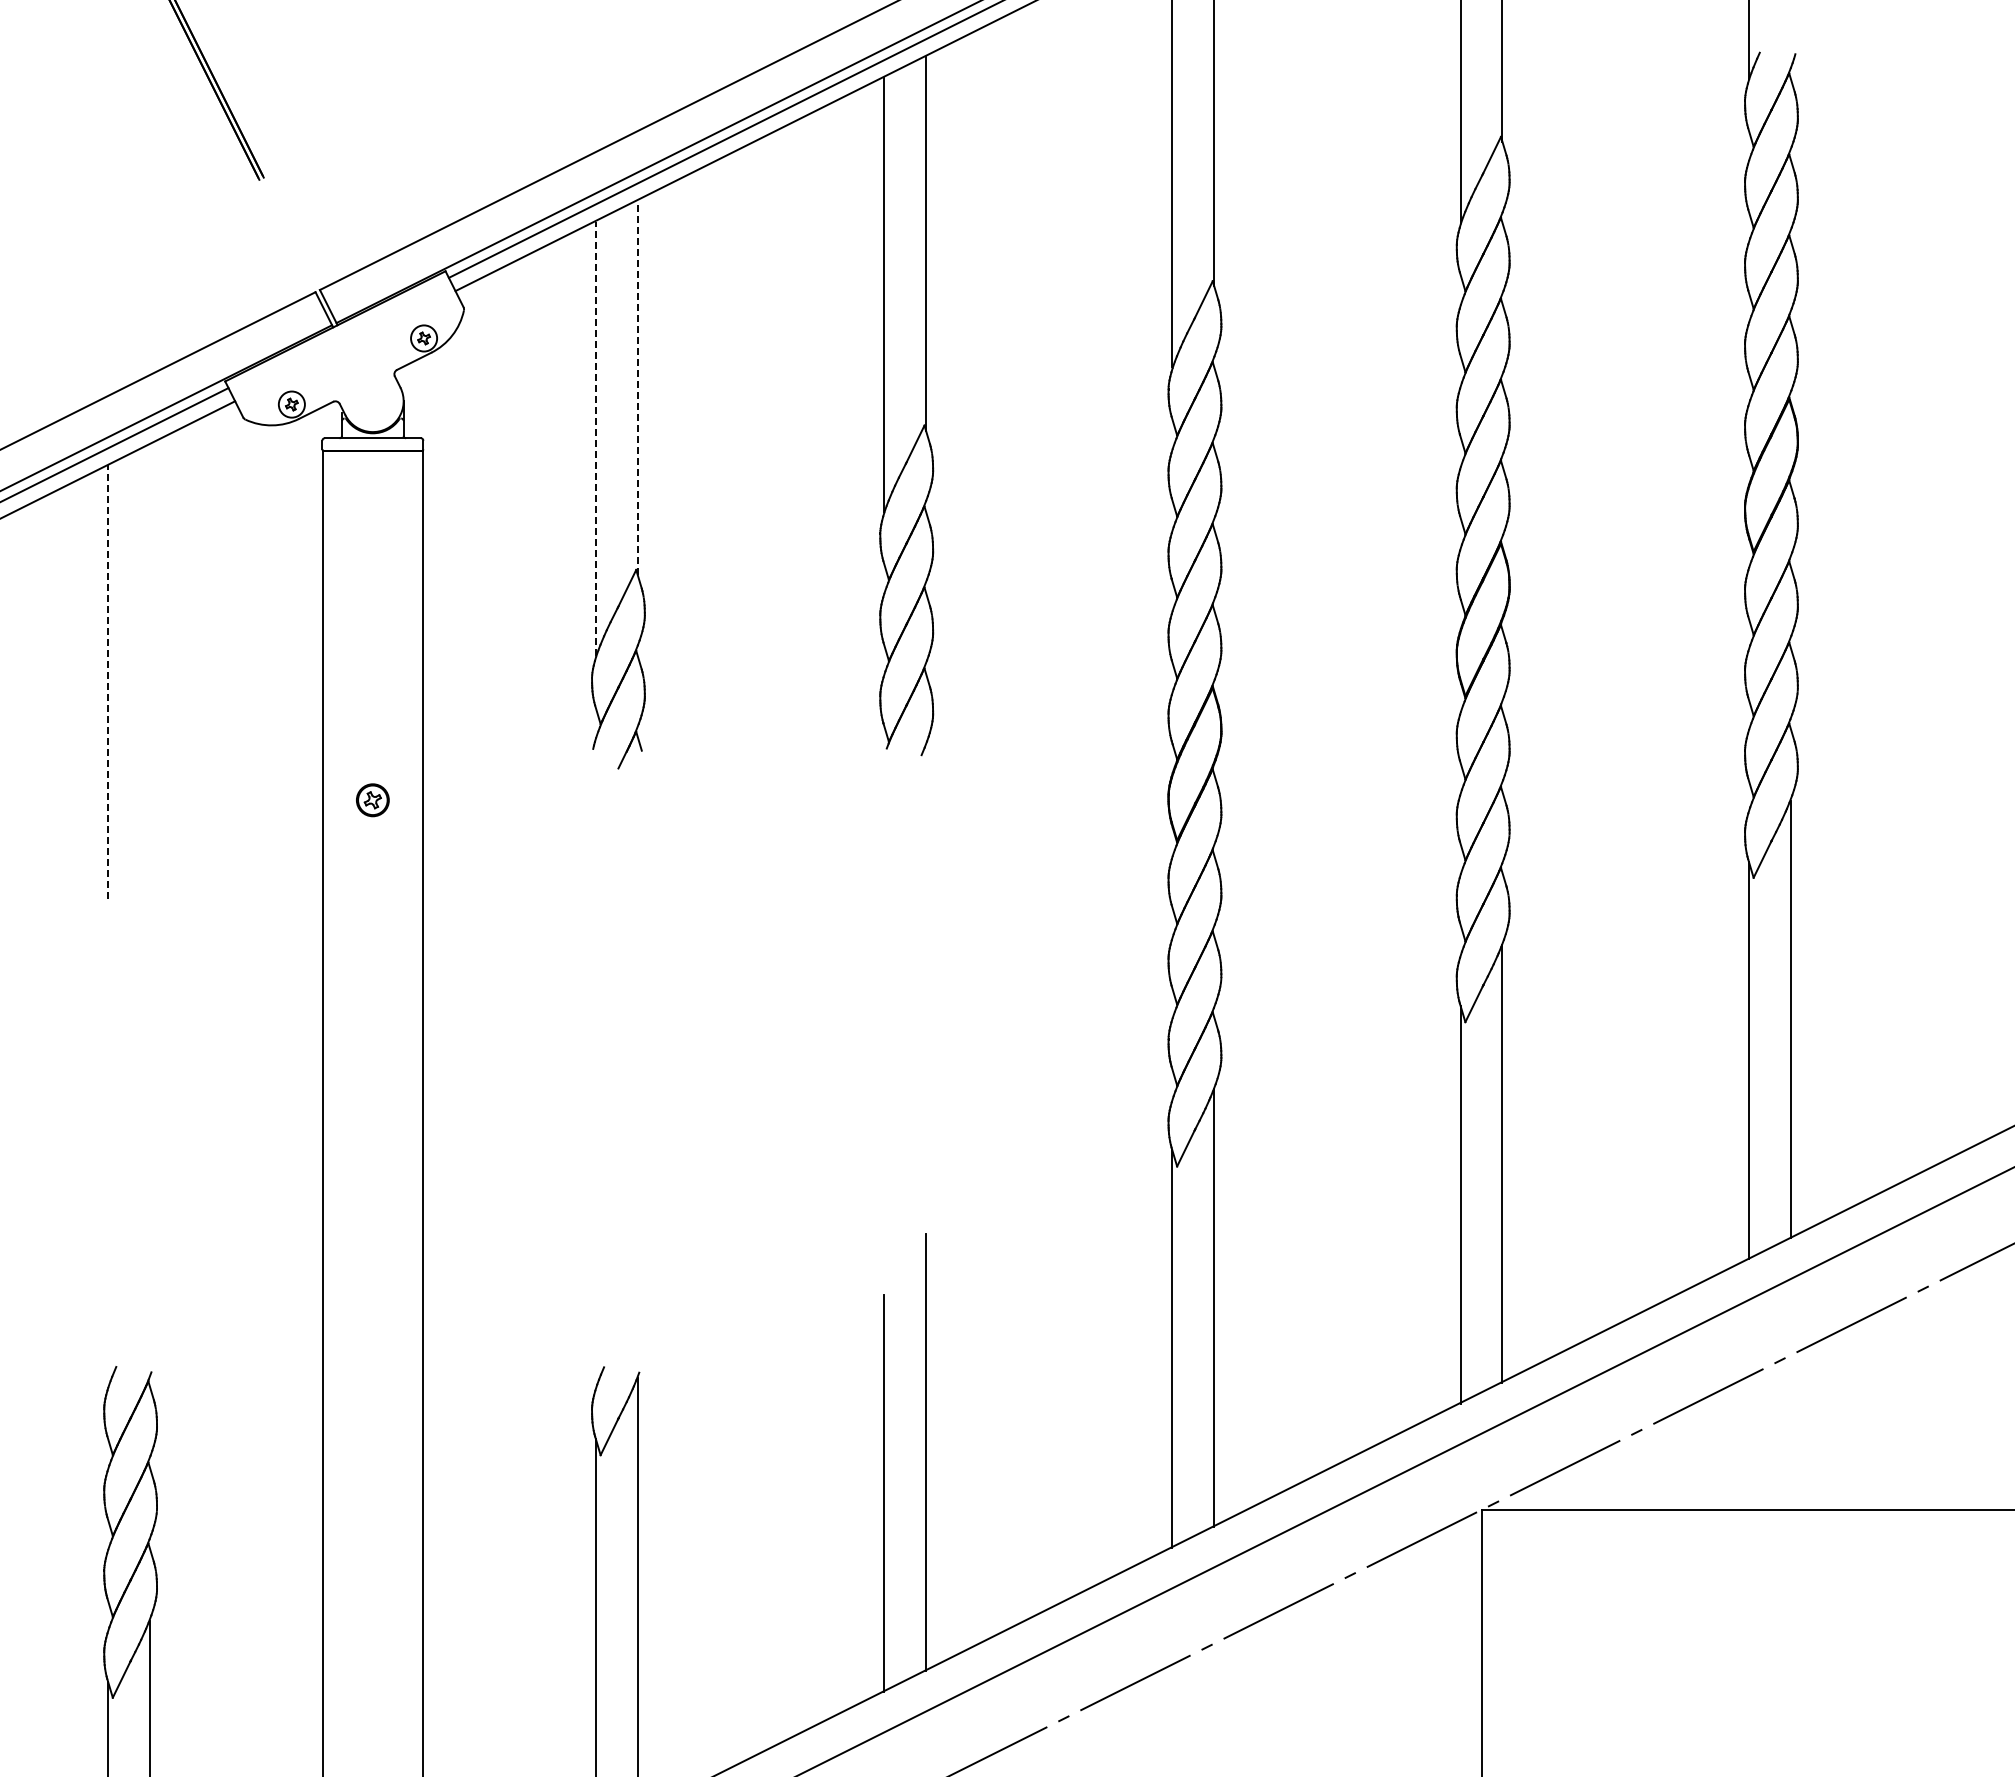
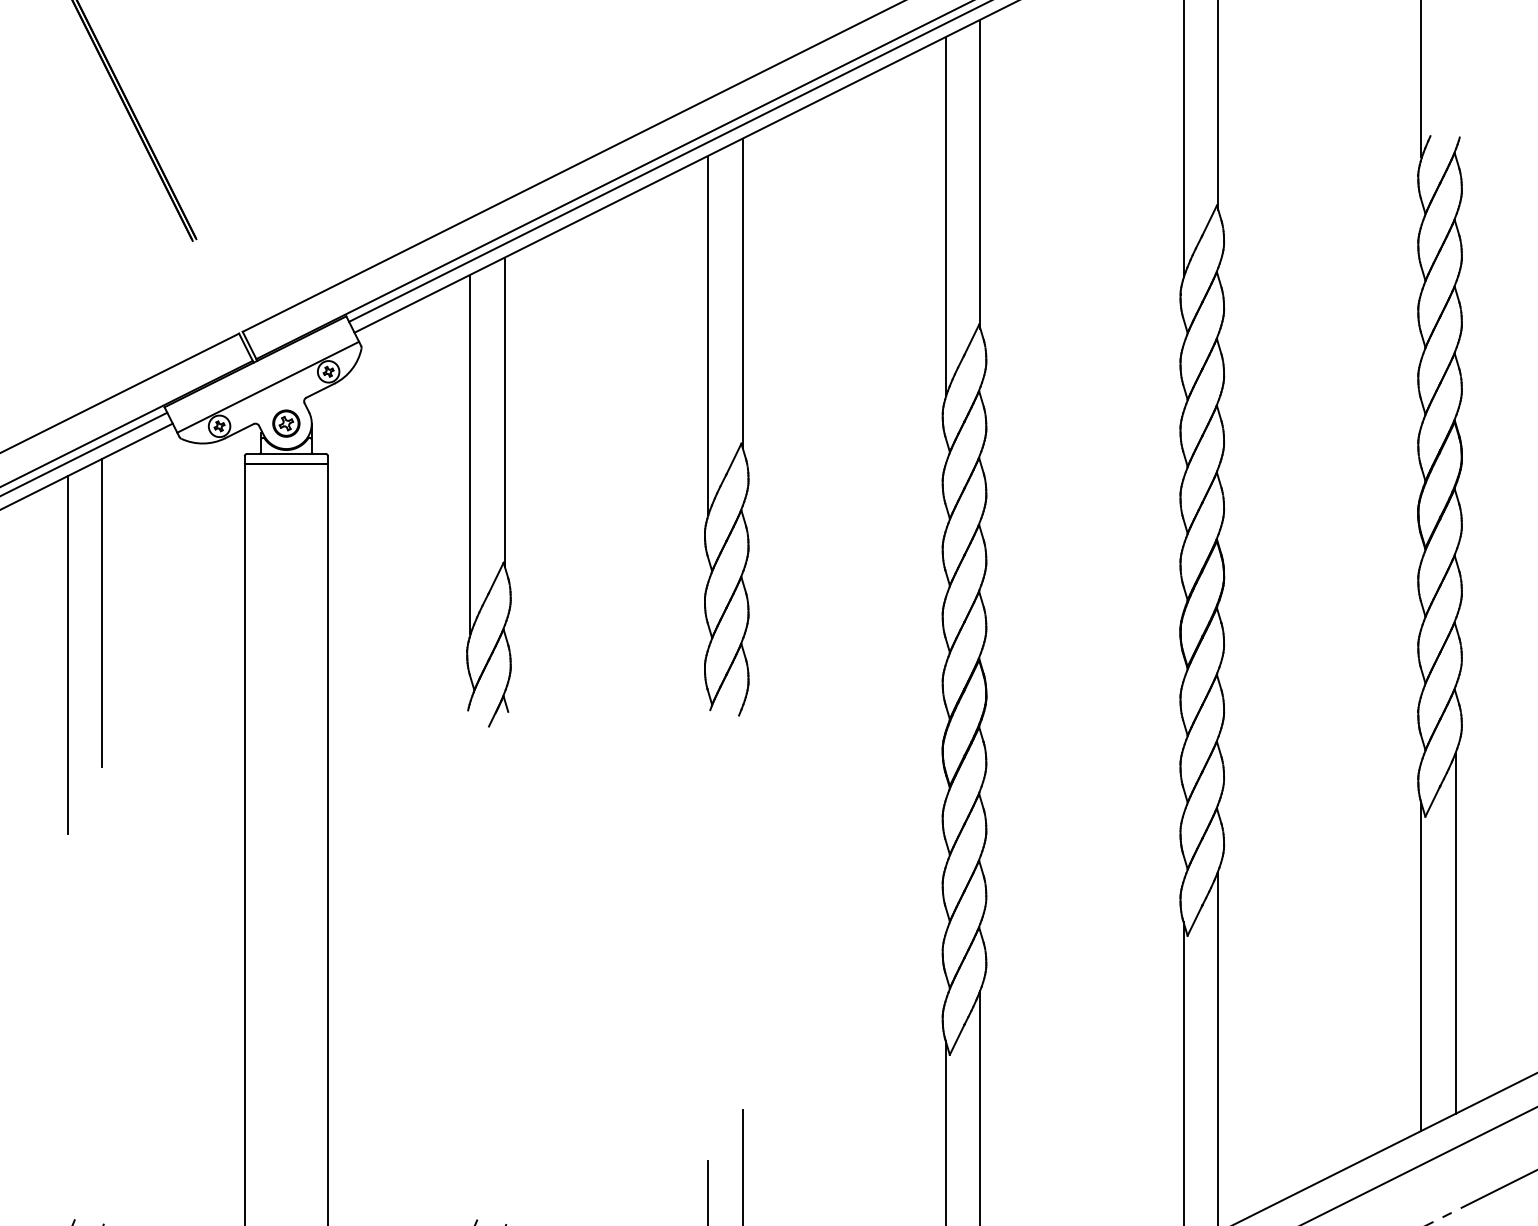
line: (350, 357) -> (267, 387), added
line: (637, 388) -> (504, 413), dashed -> solid
line: (595, 439) -> (470, 455), dashed -> solid
line: (149, 630) -> (102, 612), added
line: (108, 681) -> (68, 654), dashed -> solid
part: (372, 800) -> (286, 423), moved

